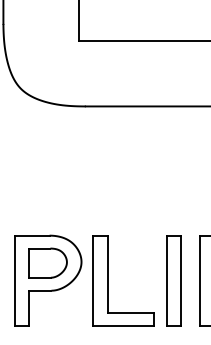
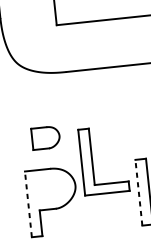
part: (47, 262) -> (45, 137), moved
line: (14, 280) -> (28, 204), solid -> dashed
part: (108, 280) -> (92, 161), moved
line: (166, 280) -> (138, 192), solid -> dashed

